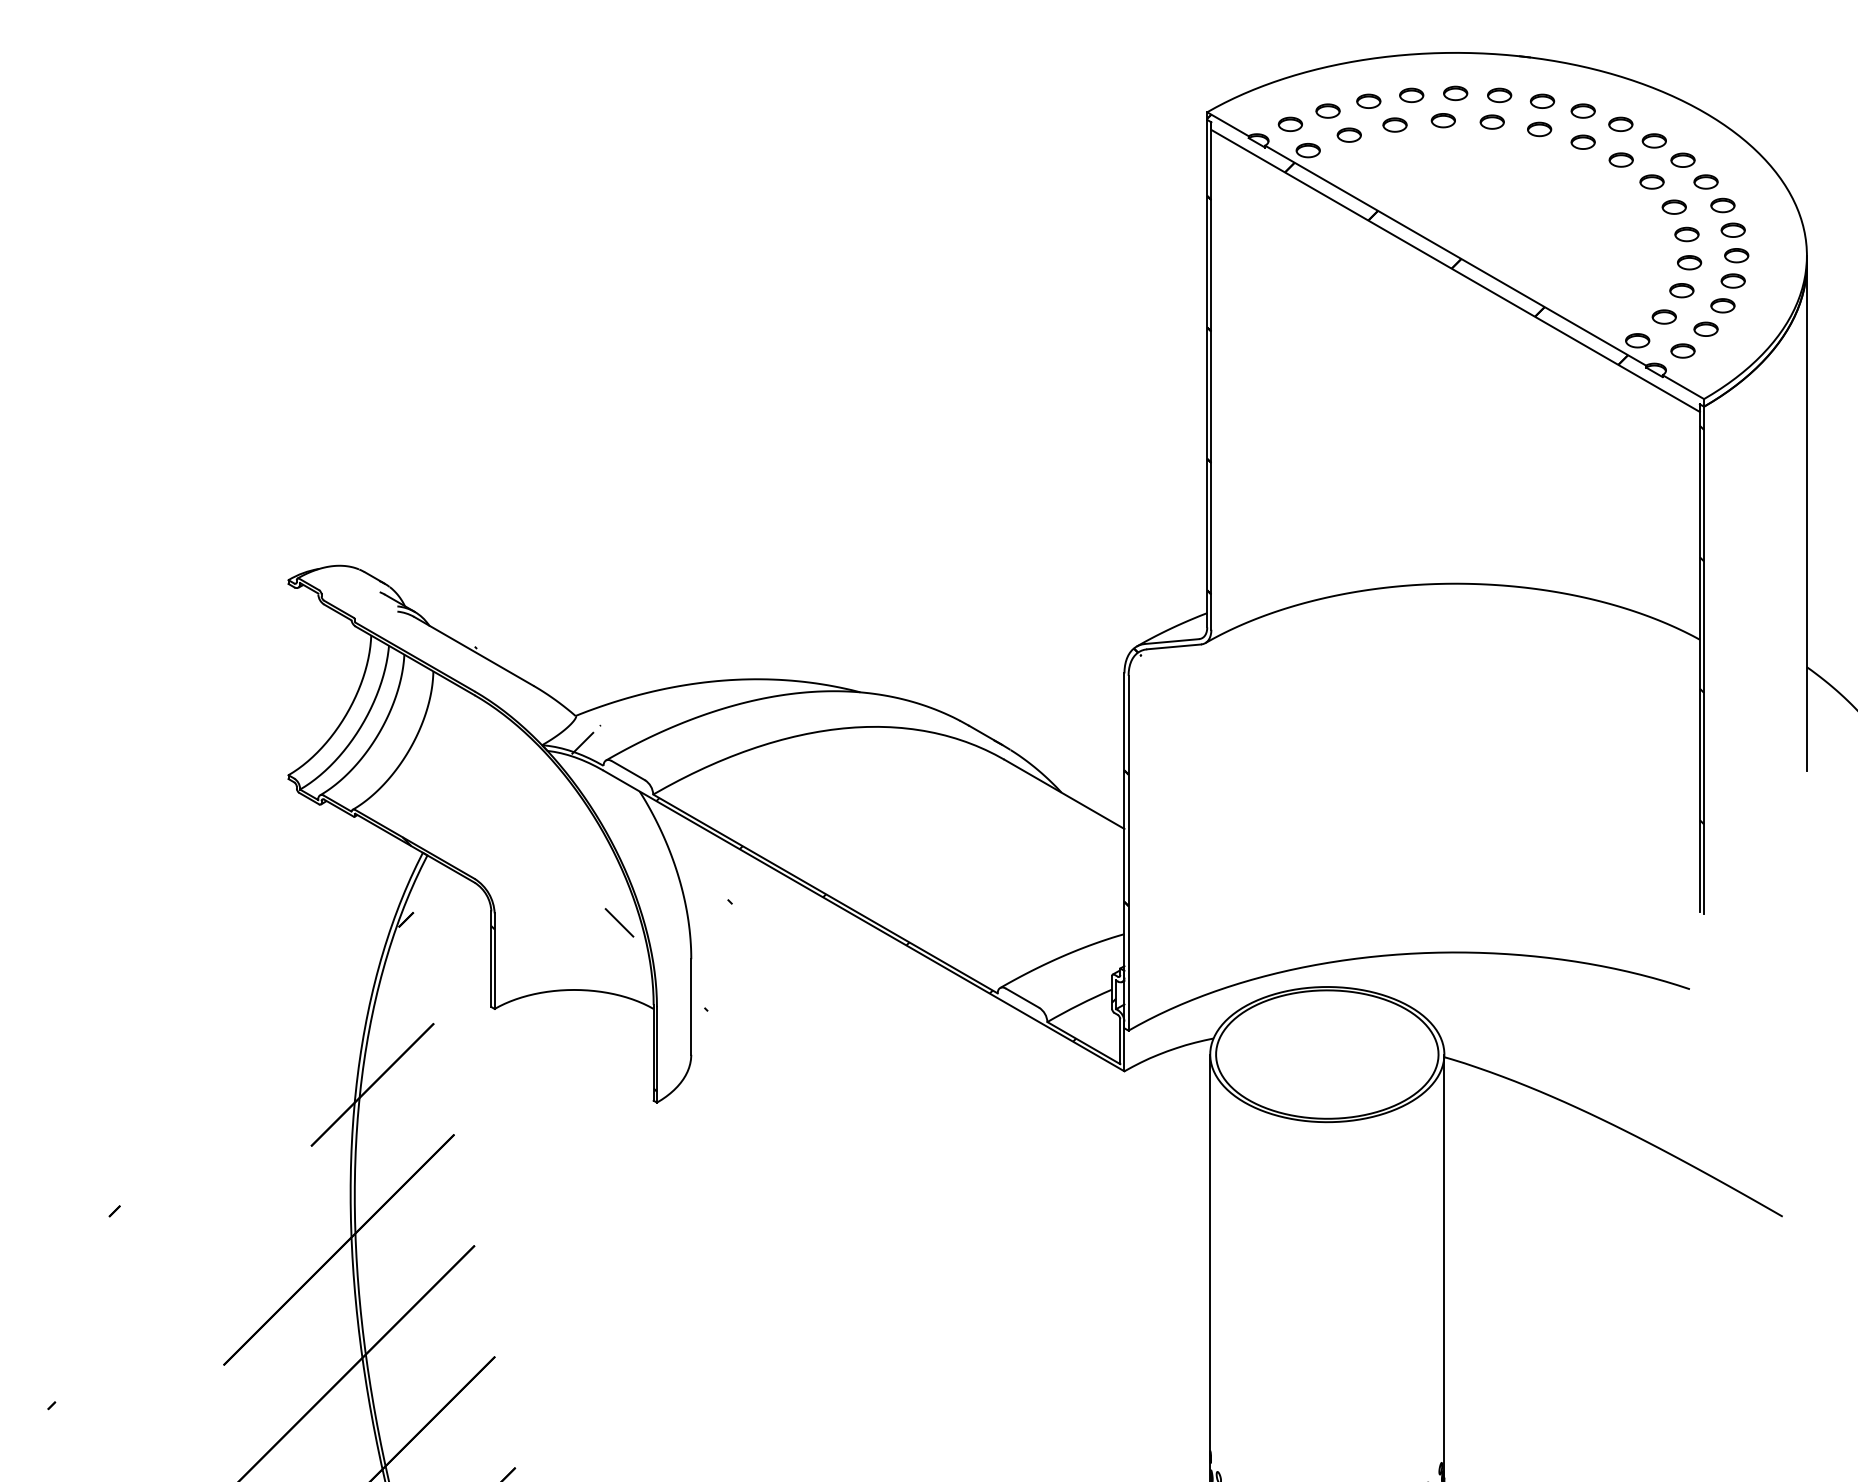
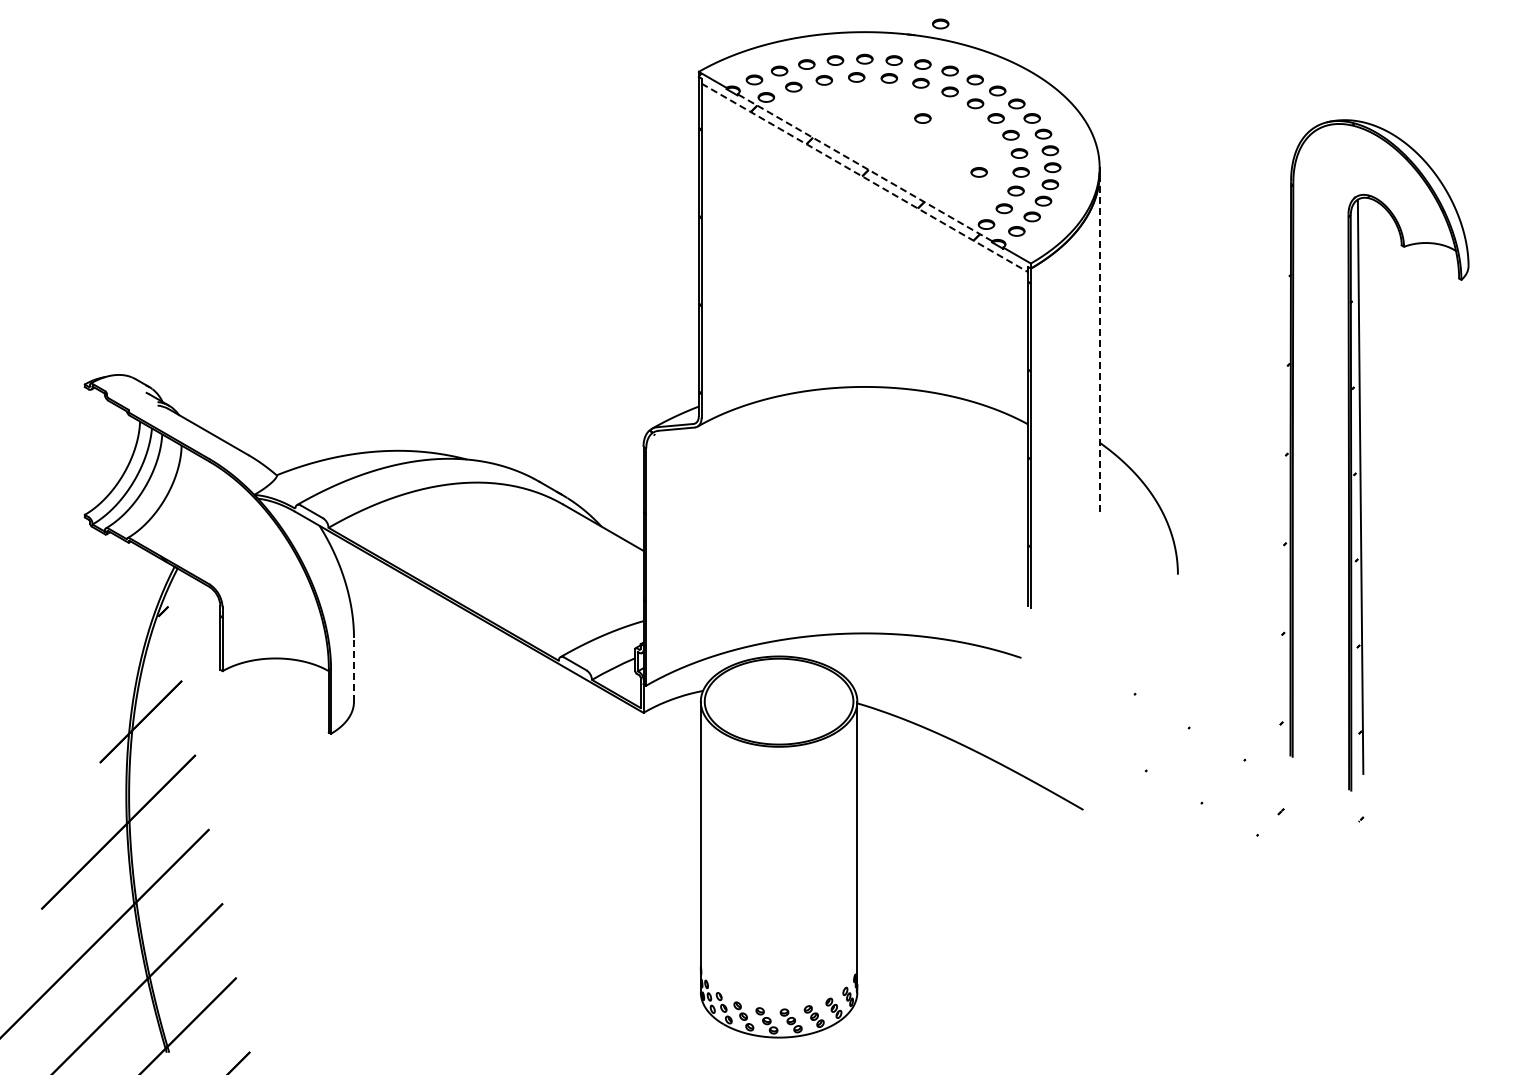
part: (1568, 39) -> (940, 23), added
part: (1541, 182) -> (922, 118), added
line: (1455, 255) -> (864, 167), solid -> dashed
part: (1625, 262) -> (978, 172), added
line: (1455, 270) -> (864, 177), solid -> dashed
line: (1806, 517) -> (1099, 342), solid -> dashed
hatch: (603, 868) -> (295, 577), removed
hatch: (843, 883) -> (455, 587), removed
line: (692, 1006) -> (354, 669), solid -> dashed

